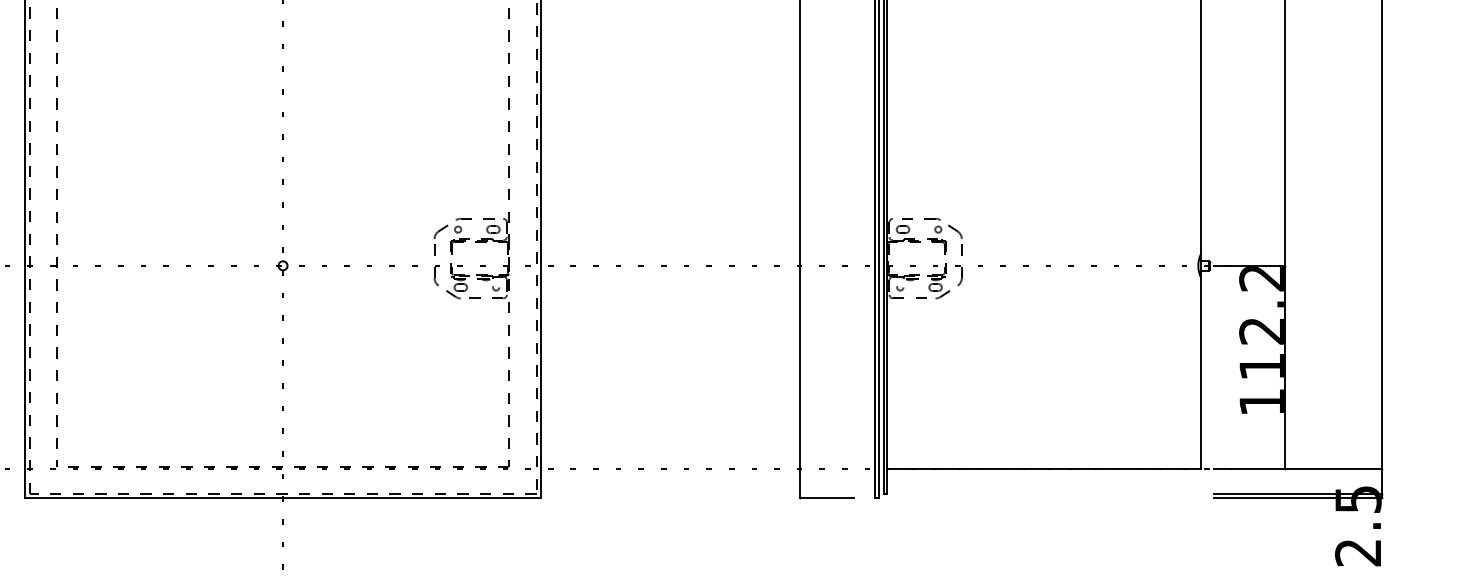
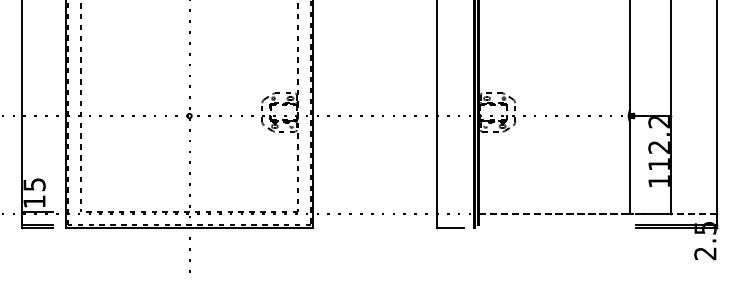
line: (1045, 468) -> (555, 213), solid -> dashed
line: (1333, 468) -> (693, 213), solid -> dashed

